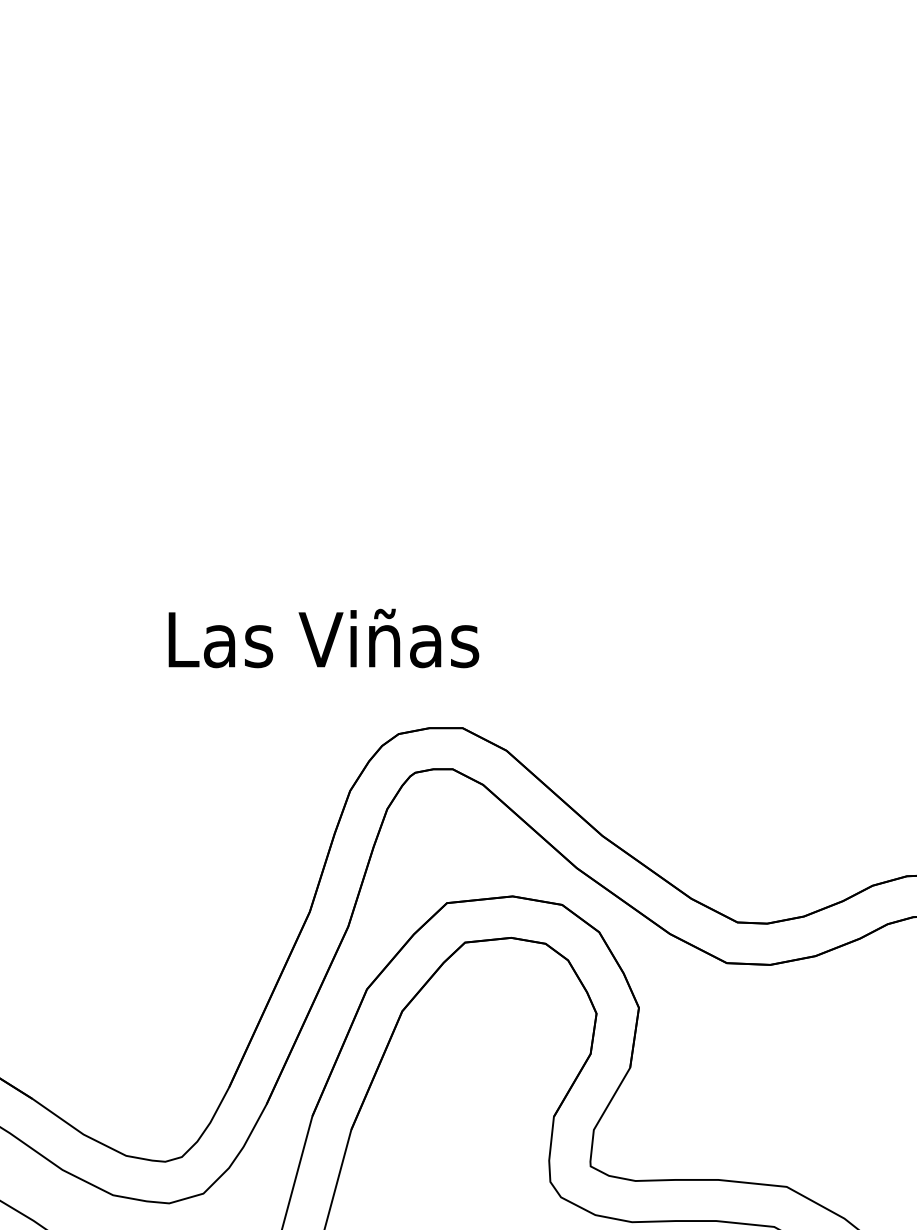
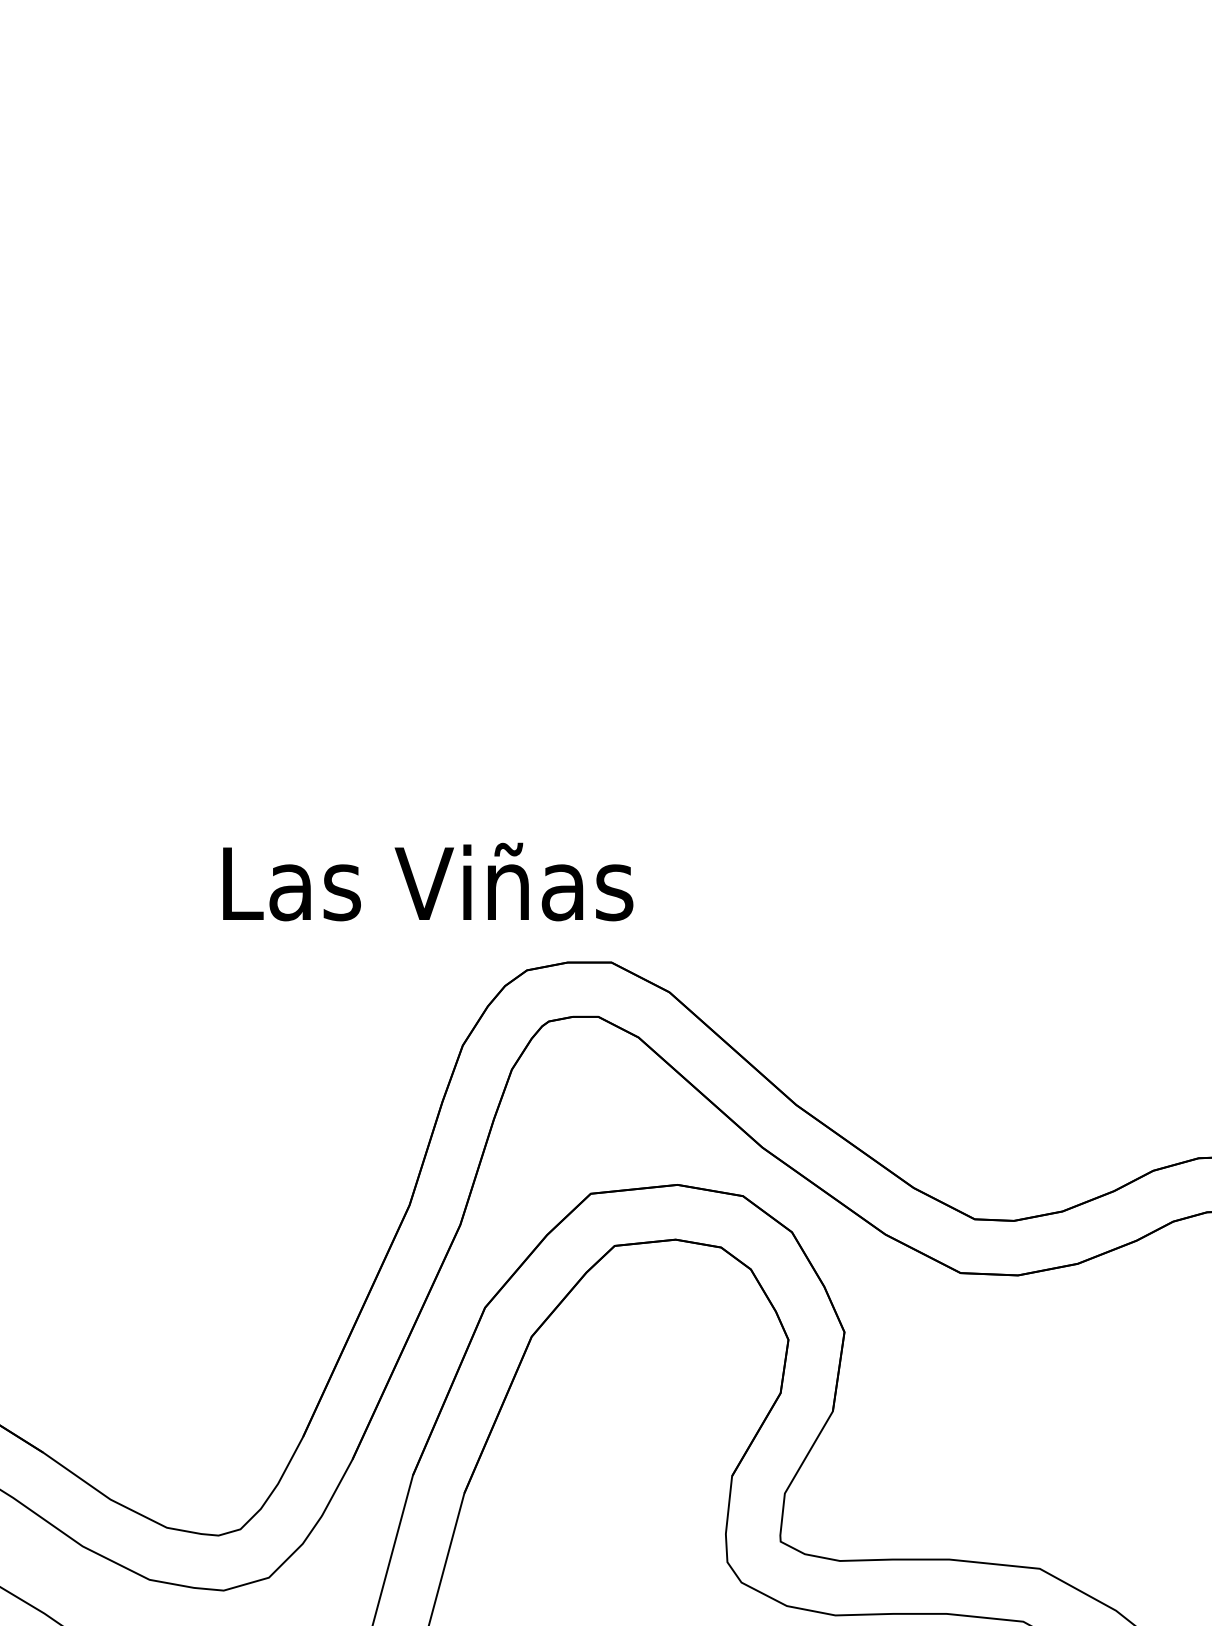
text: (324, 638) -> (428, 881), moved

